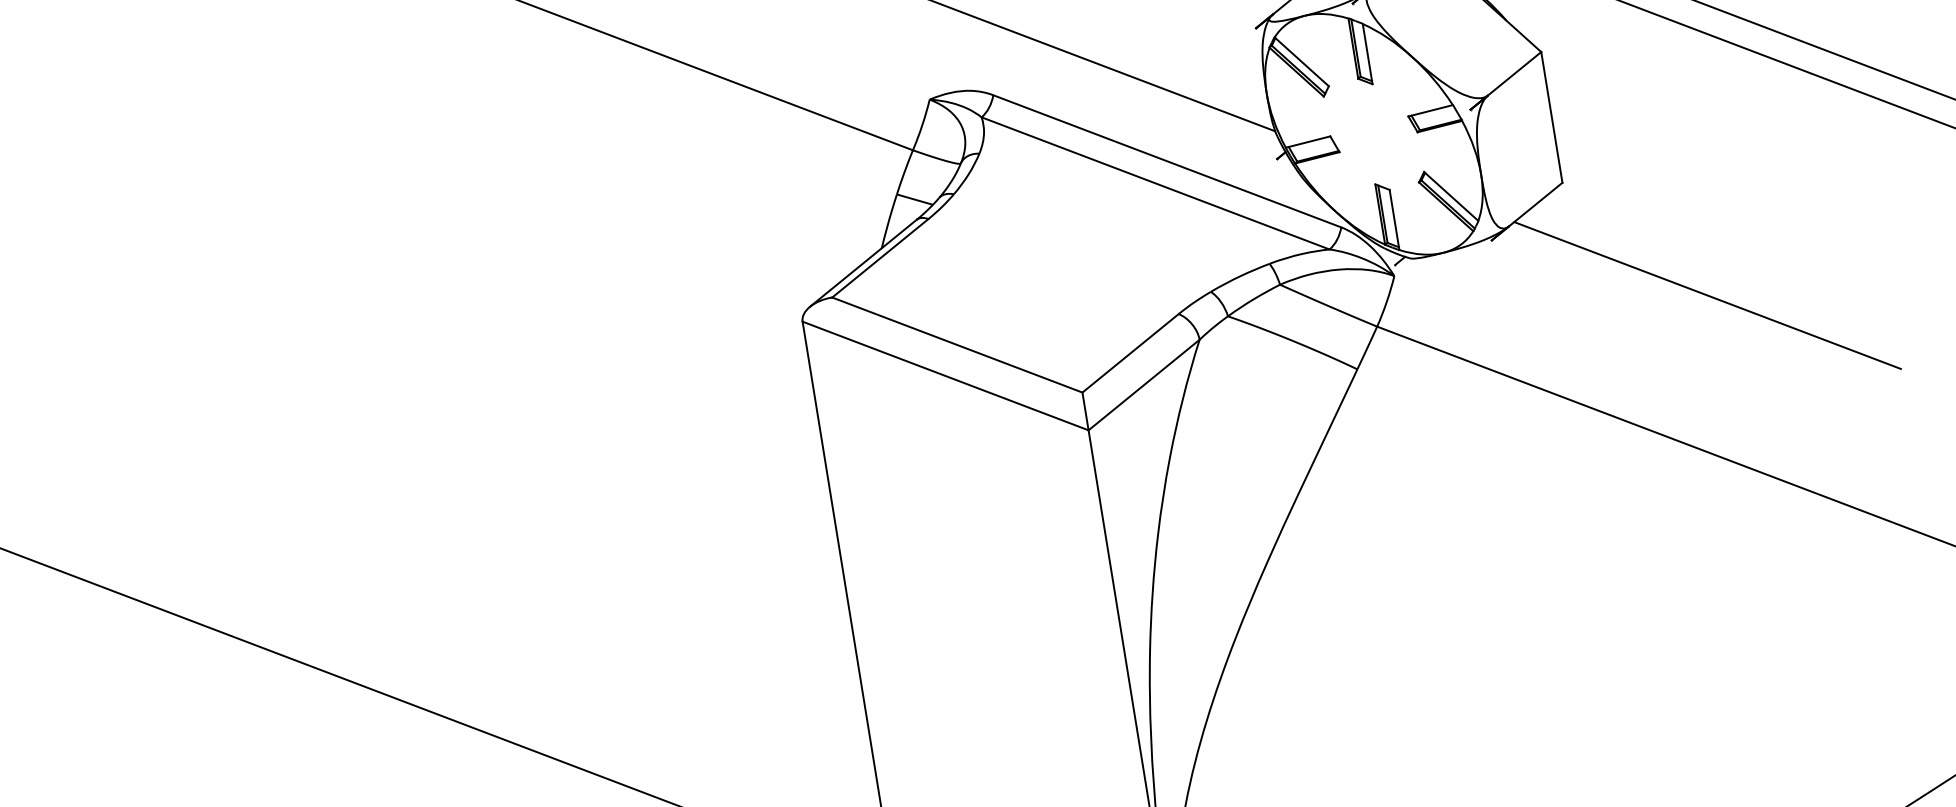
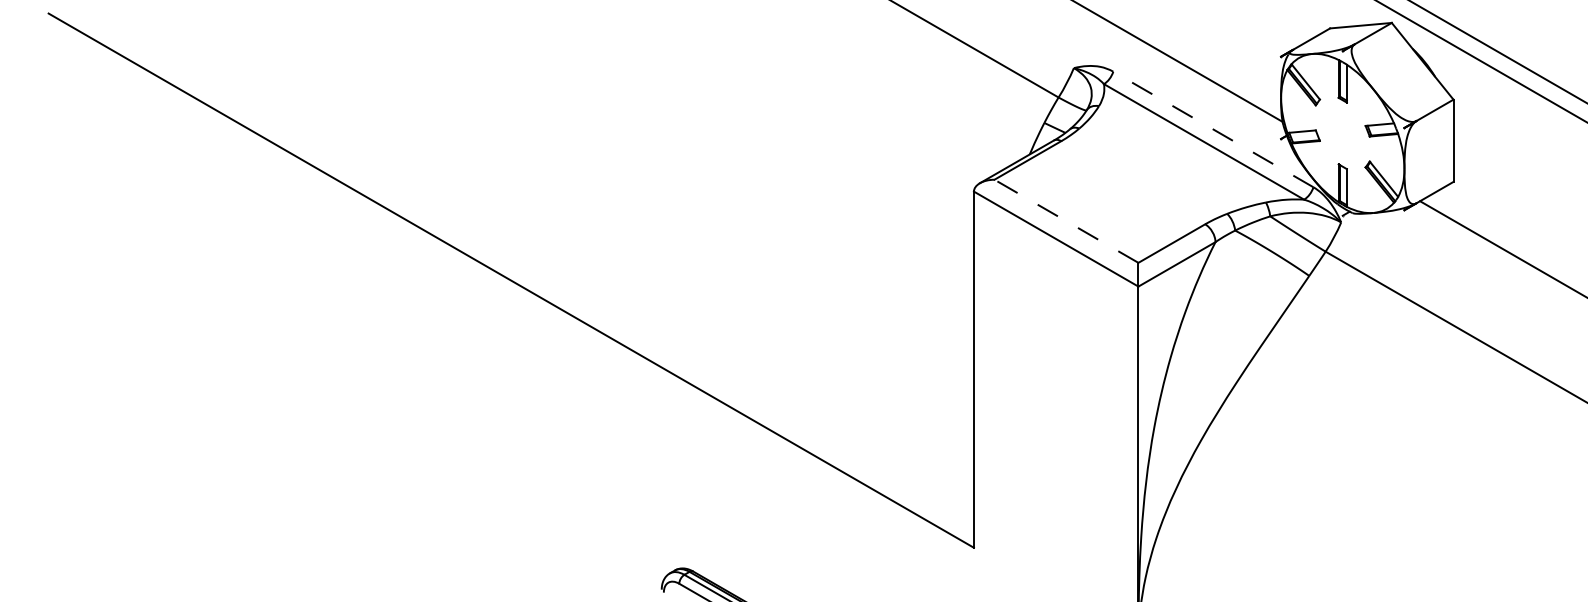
line: (1167, 161) -> (1213, 129), solid -> dashed
line: (957, 345) -> (1066, 221), solid -> dashed

